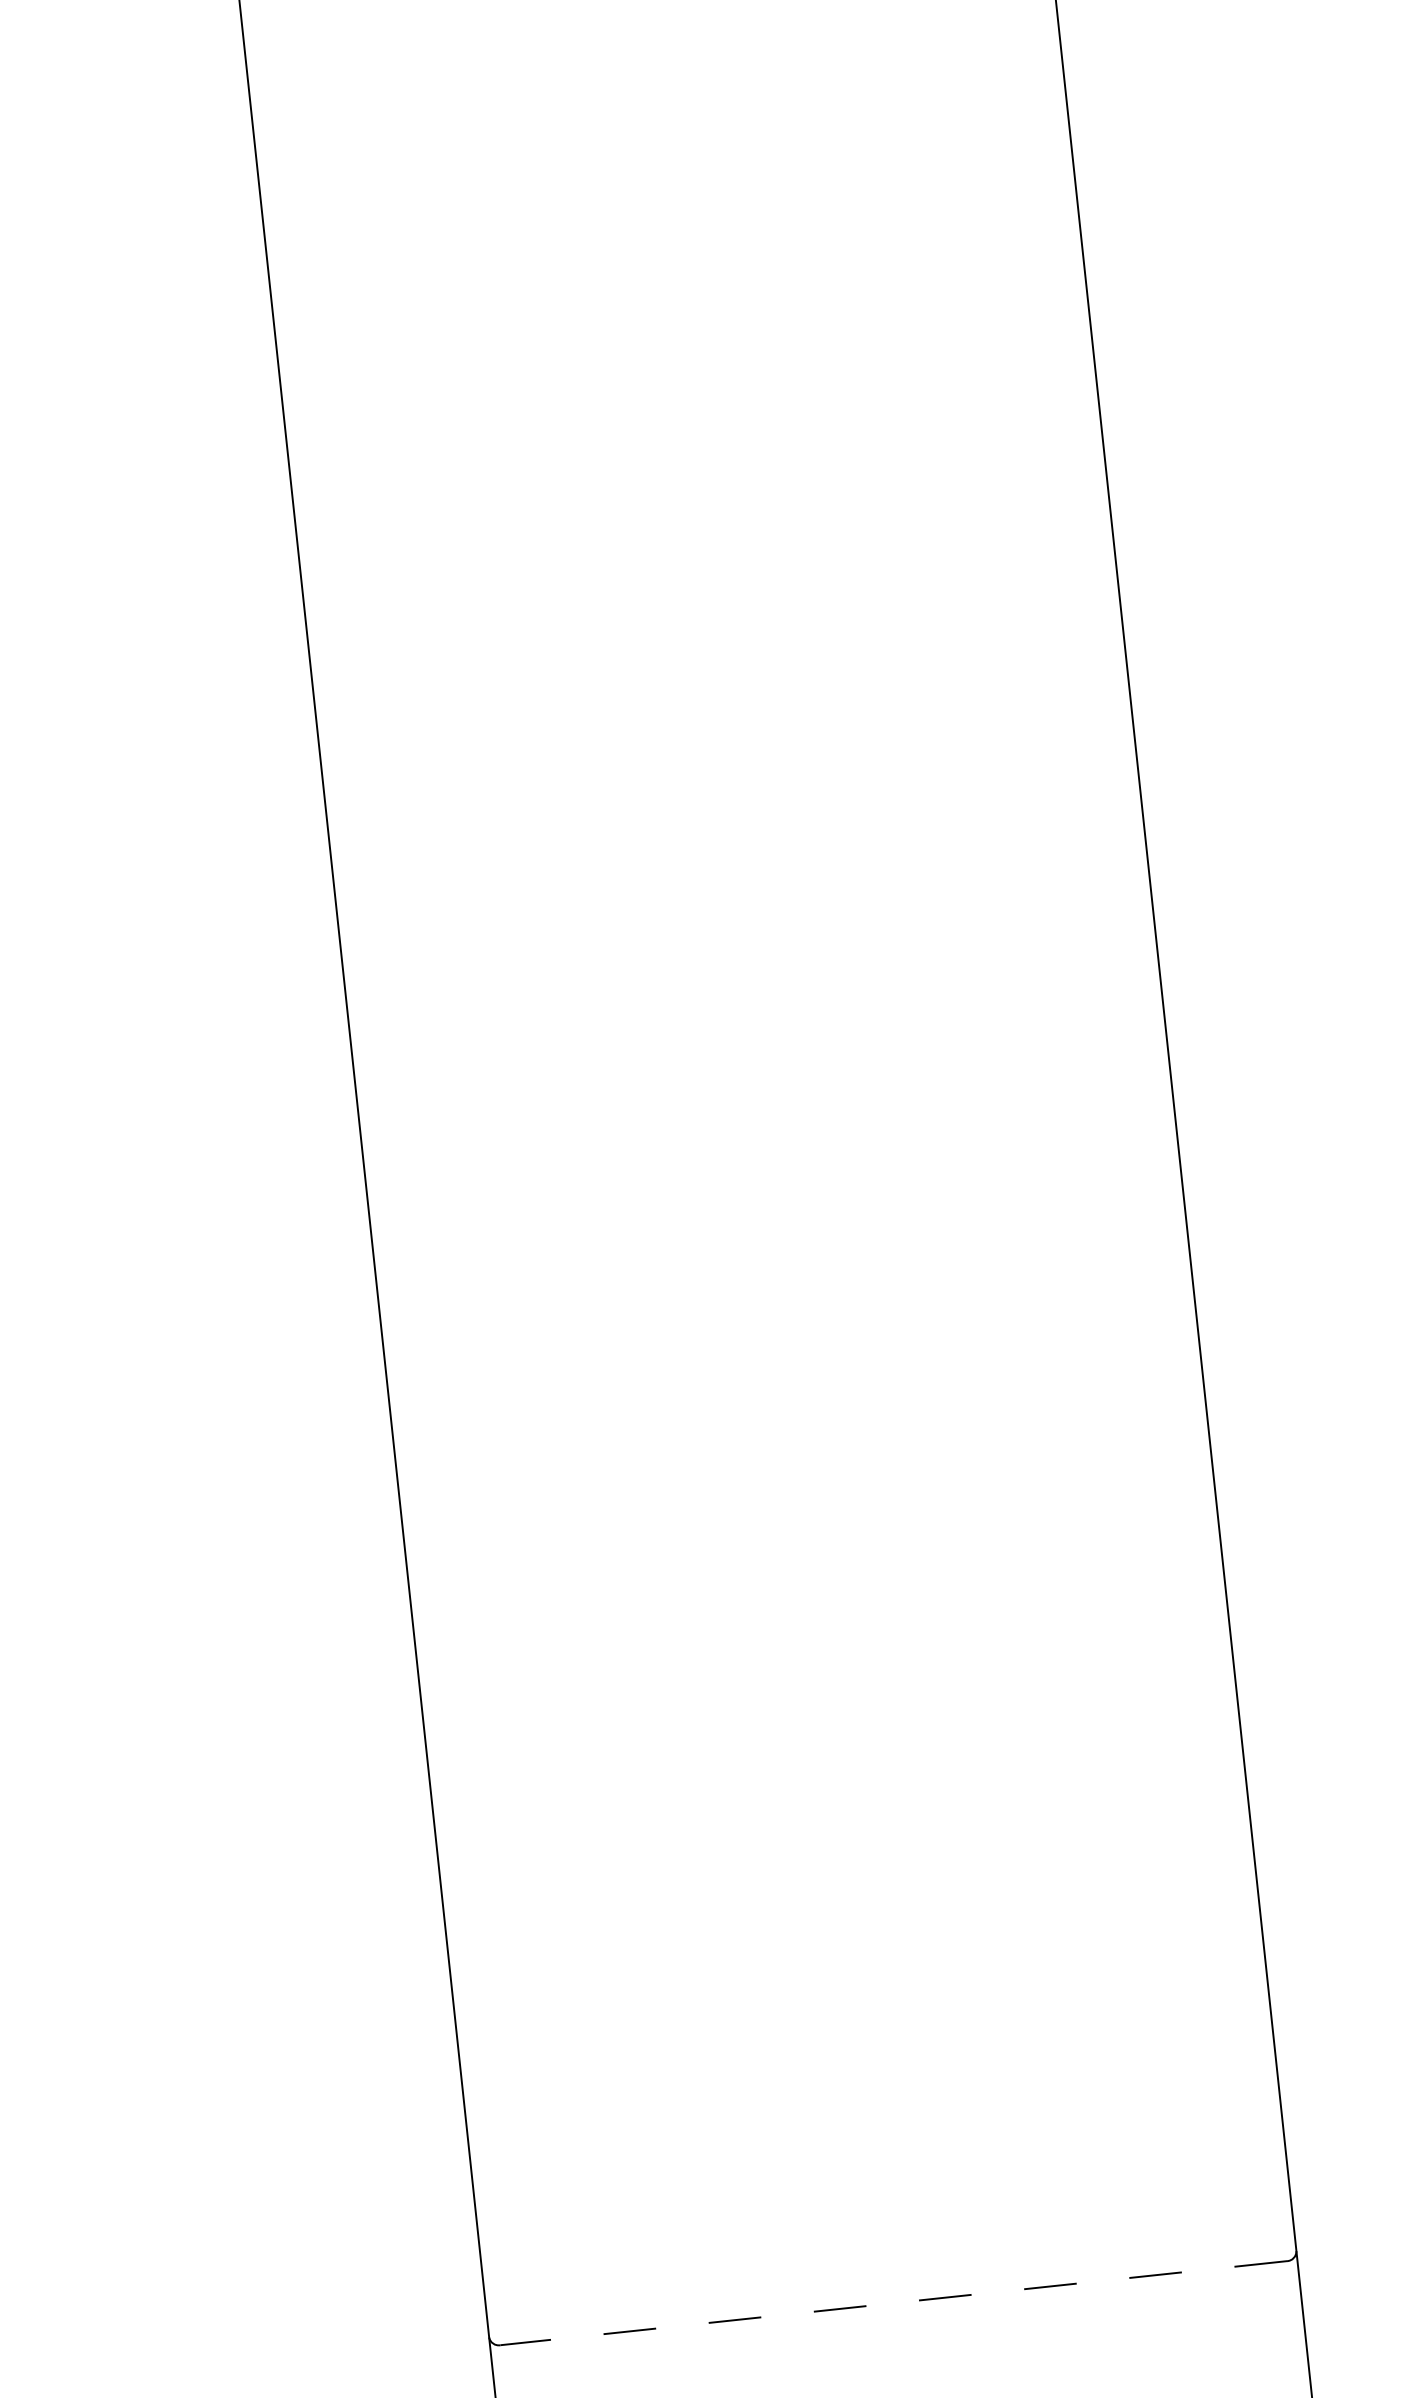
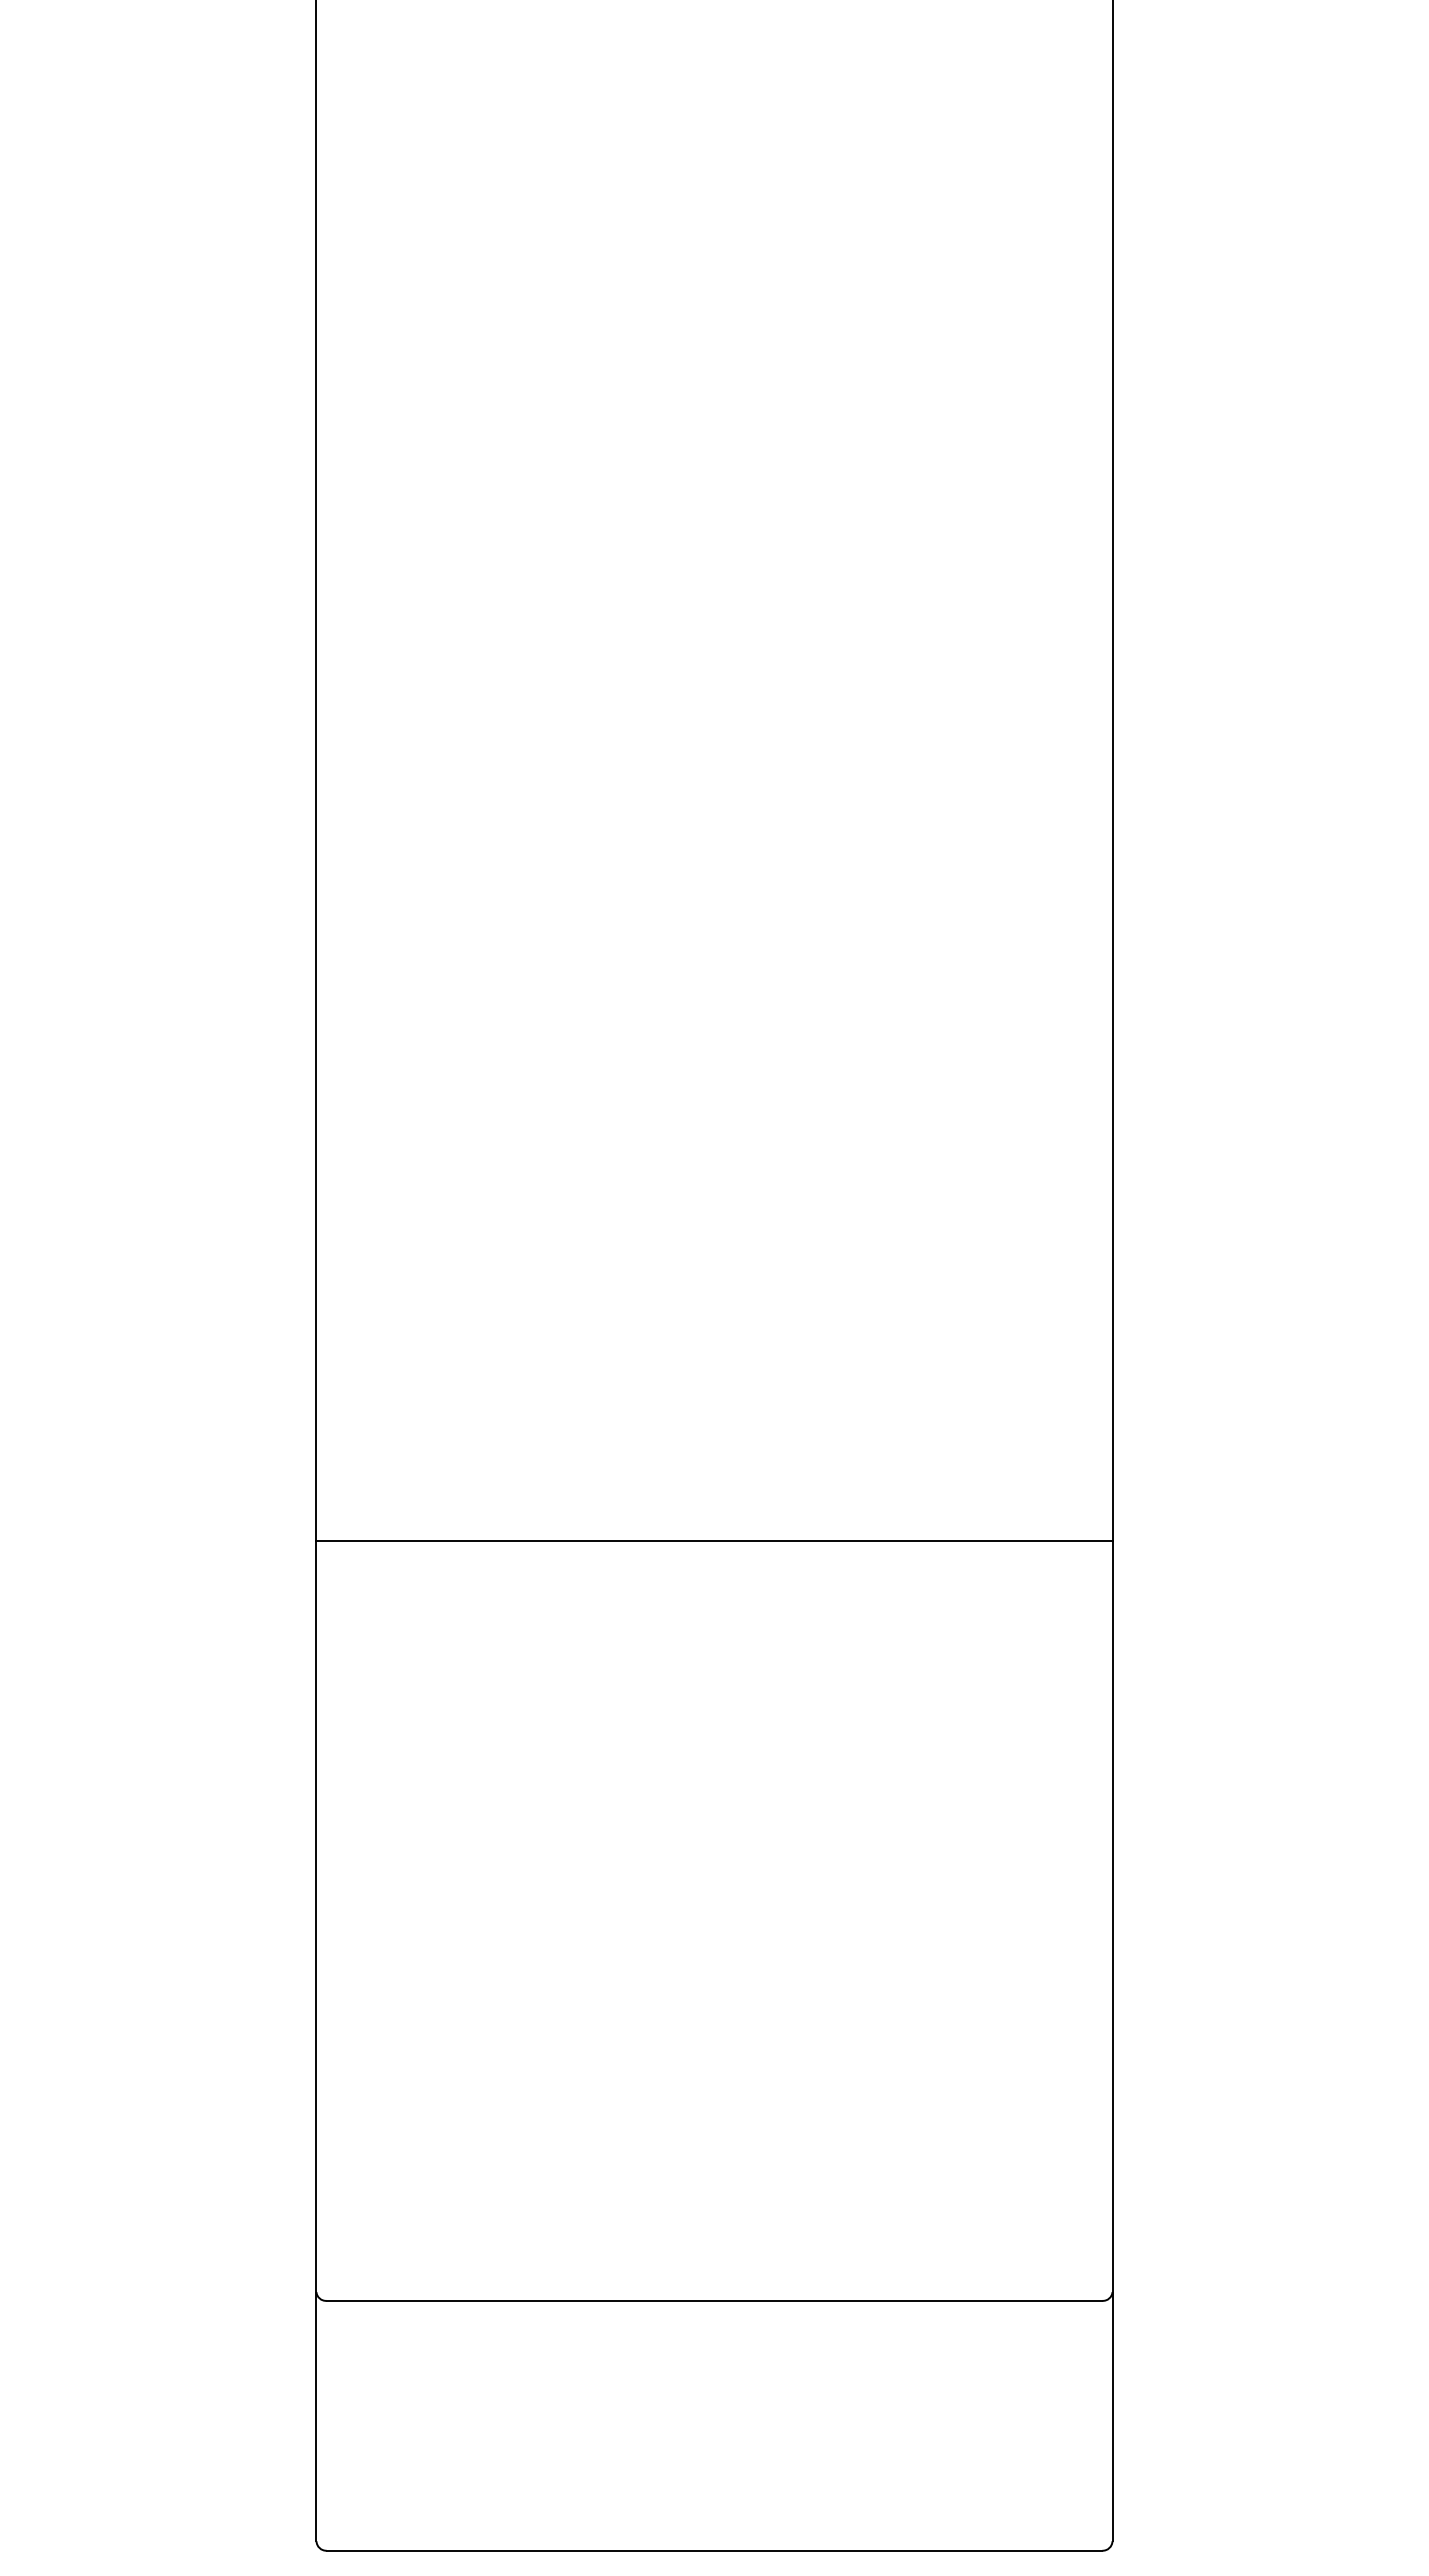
line: (811, 1532) -> (714, 1540), added
line: (893, 2302) -> (714, 2300), dashed -> solid

